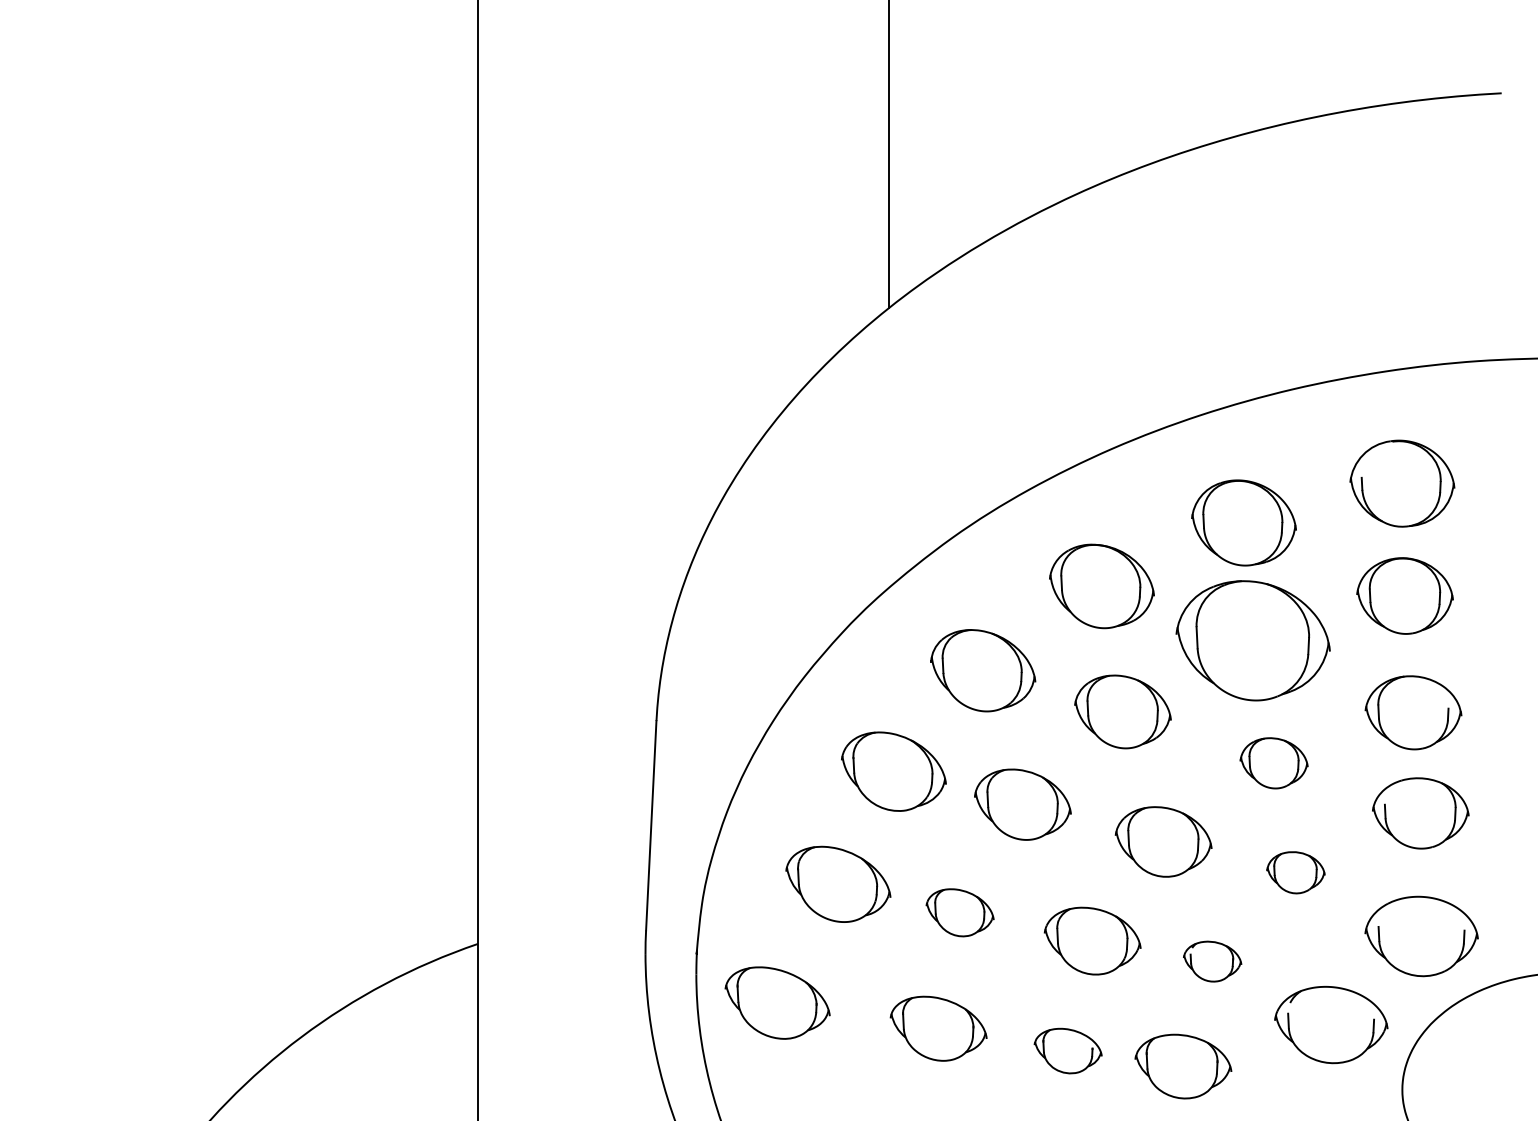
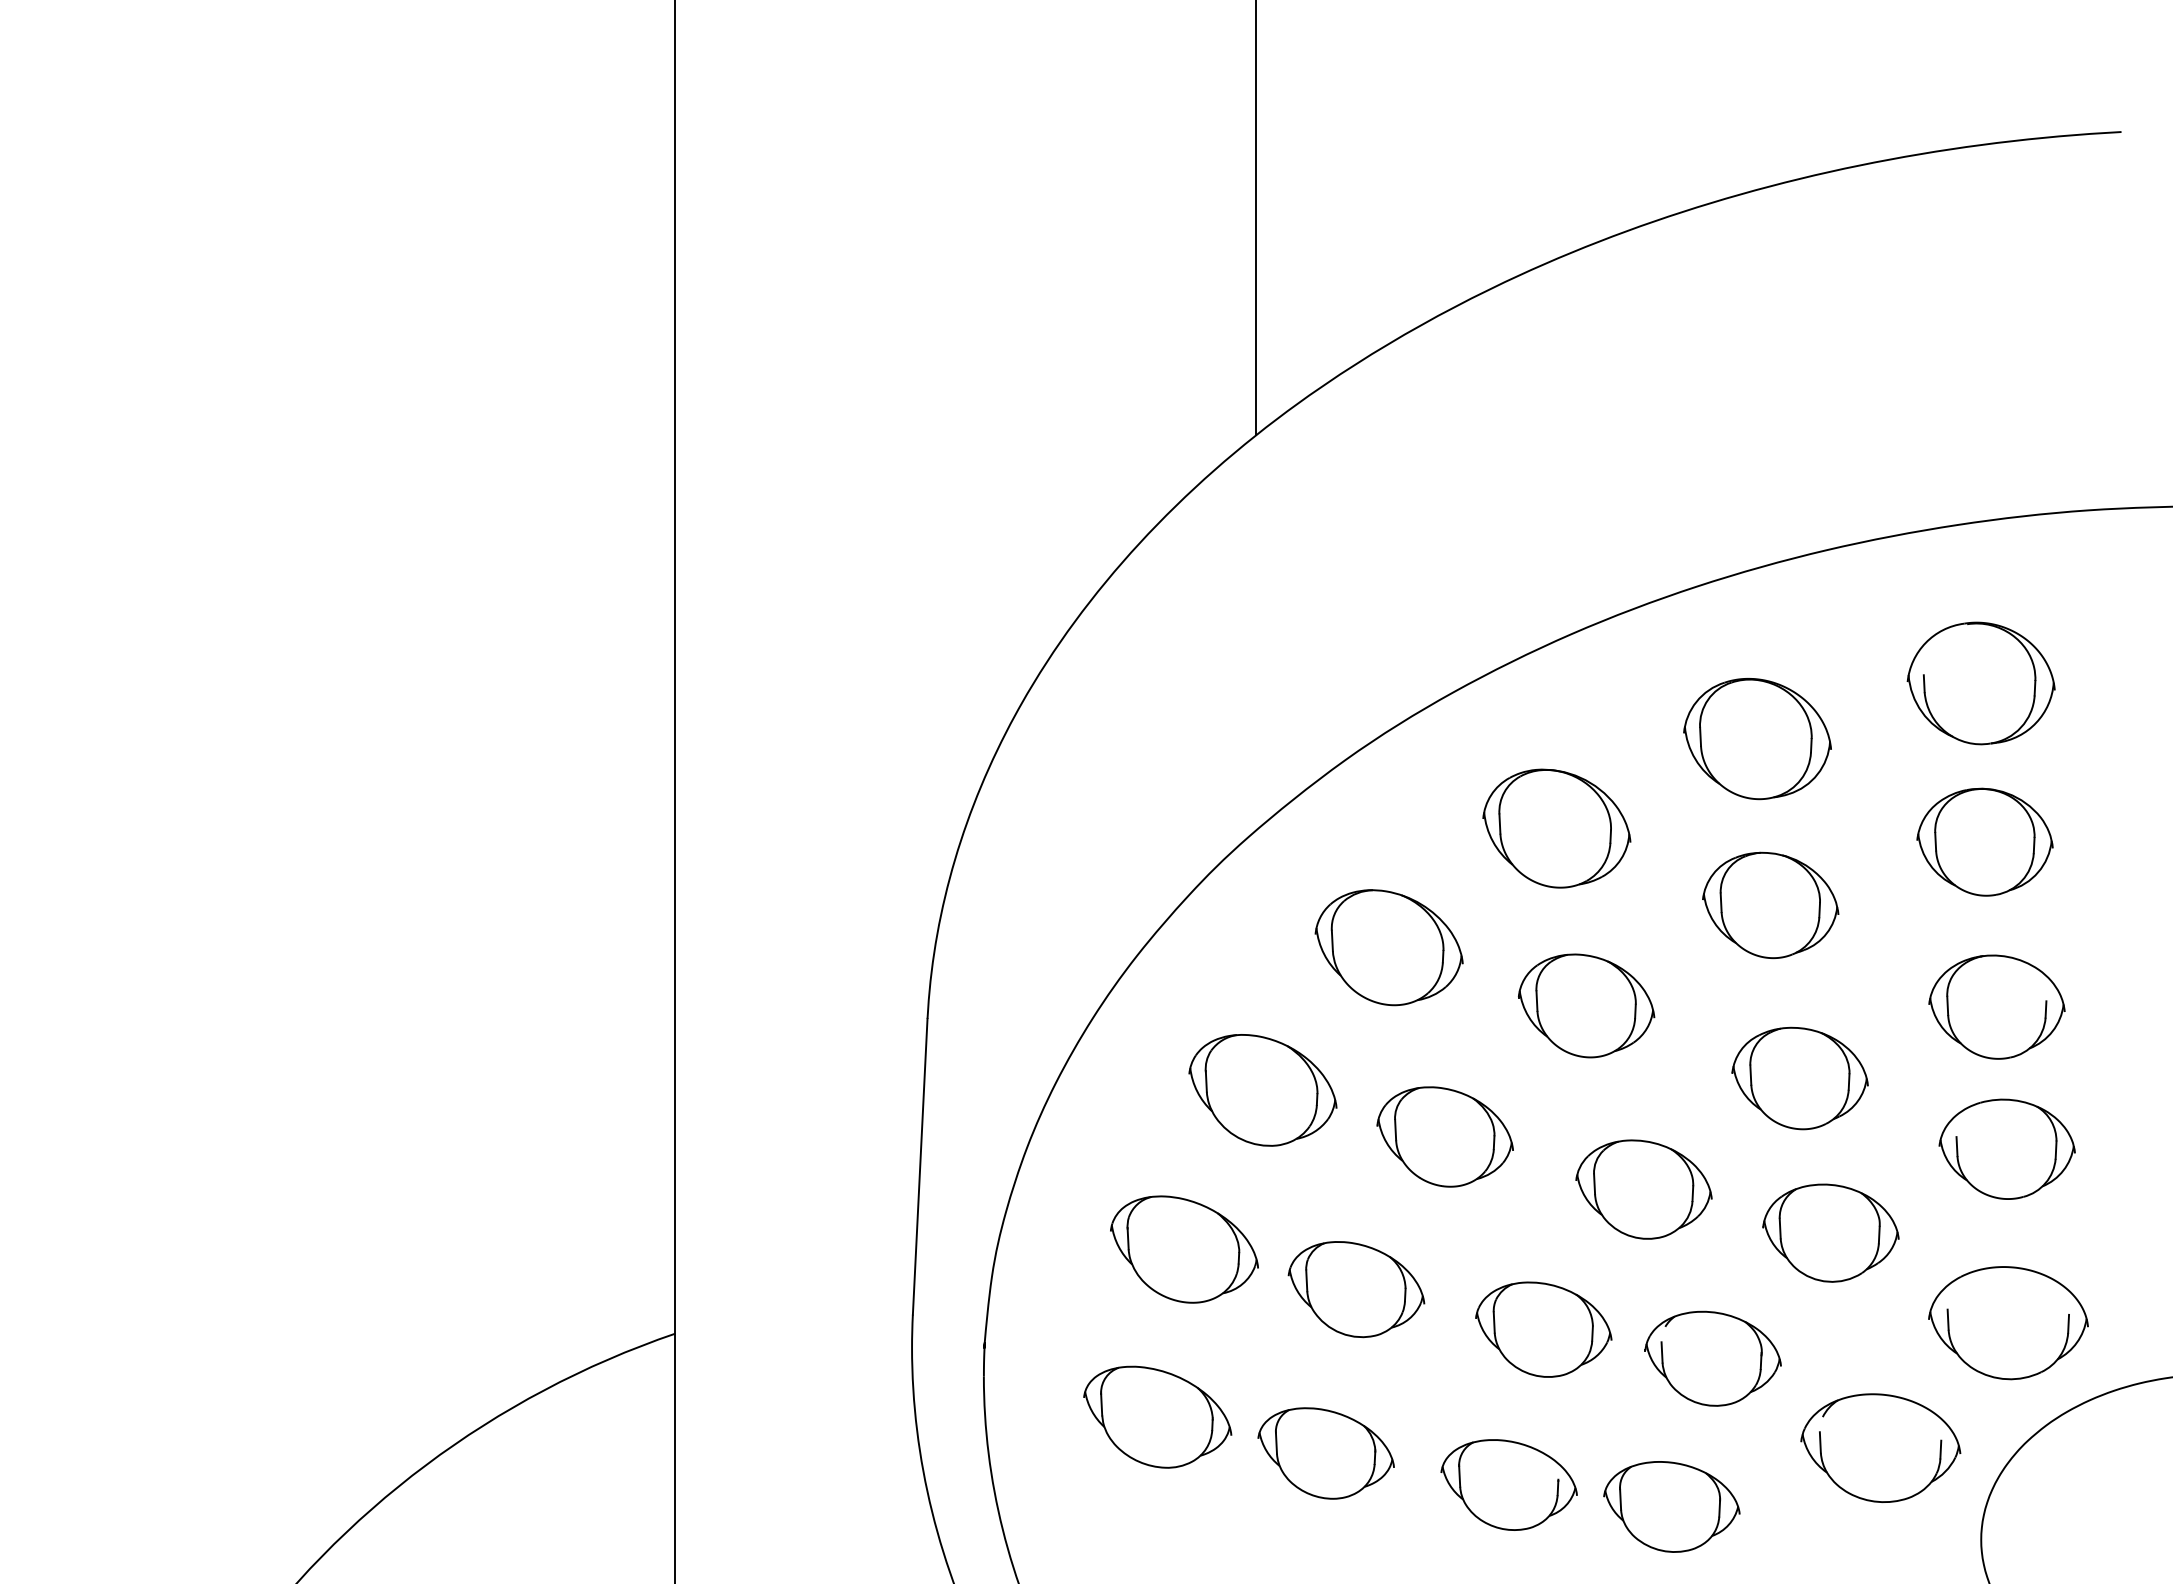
part: (1253, 640) -> (1770, 905), size x0.62
part: (1273, 763) -> (1799, 1078), size x1.43
part: (1295, 872) -> (1830, 1232), size x1.67
part: (960, 912) -> (1356, 1289), size x1.43
part: (1212, 961) -> (1712, 1358), size x1.67
part: (777, 1002) -> (1157, 1416), moved
part: (1067, 1050) -> (1508, 1484), size x1.43

